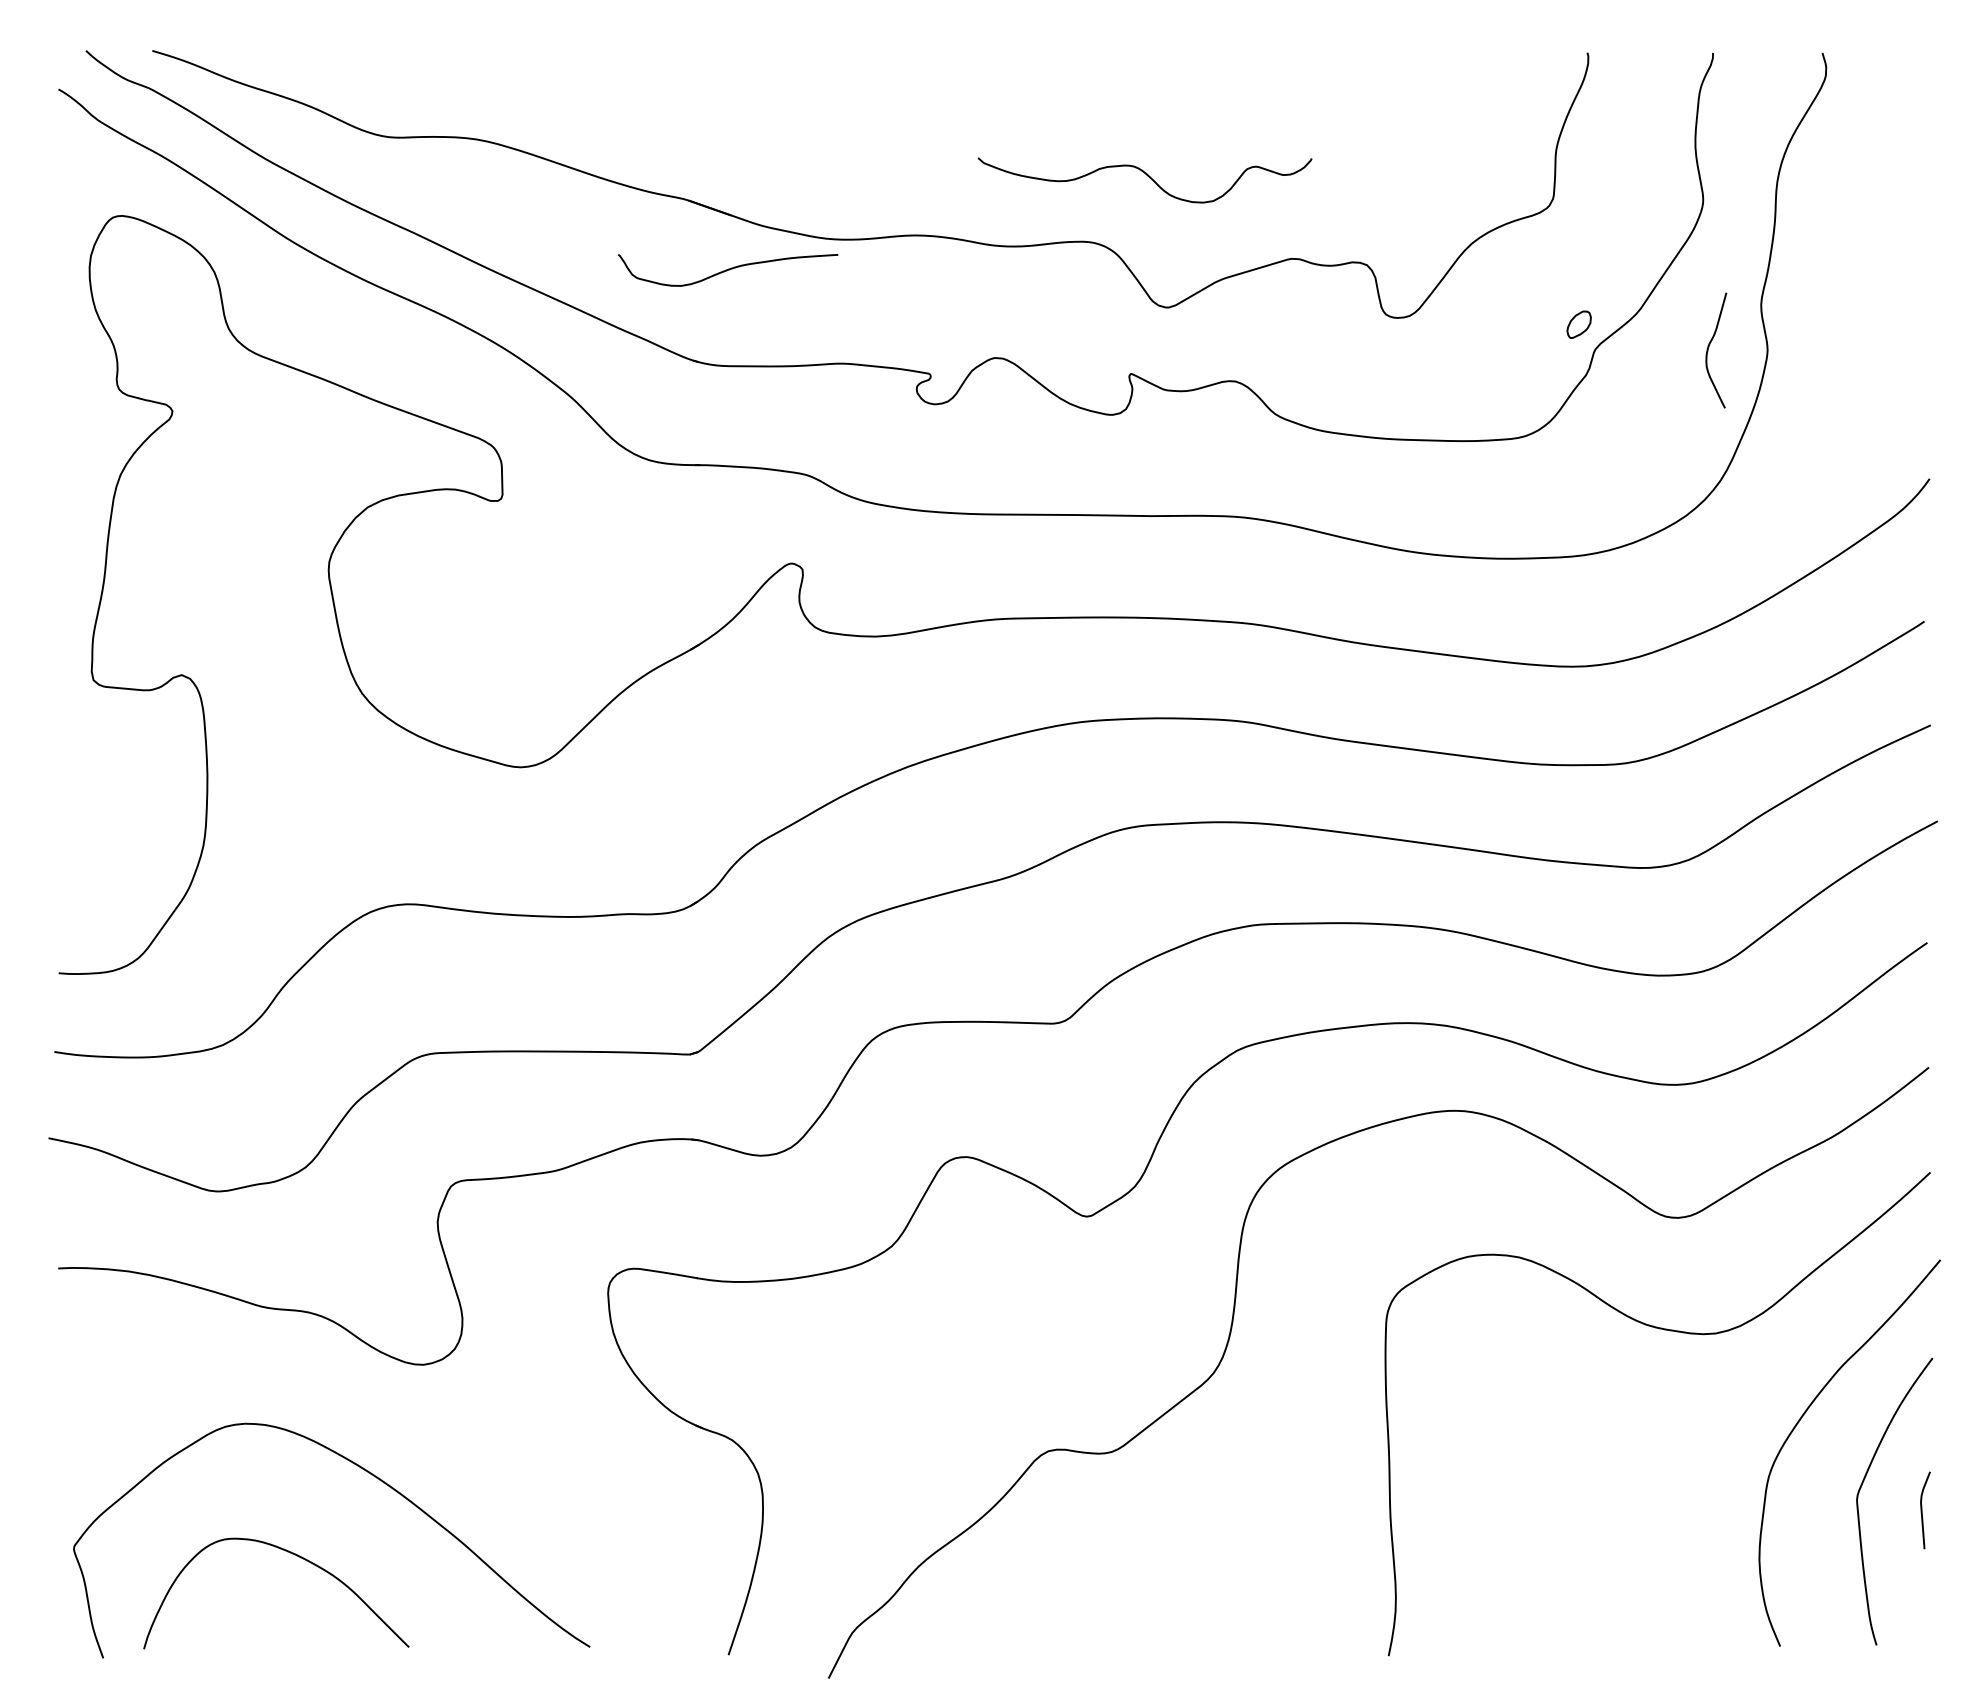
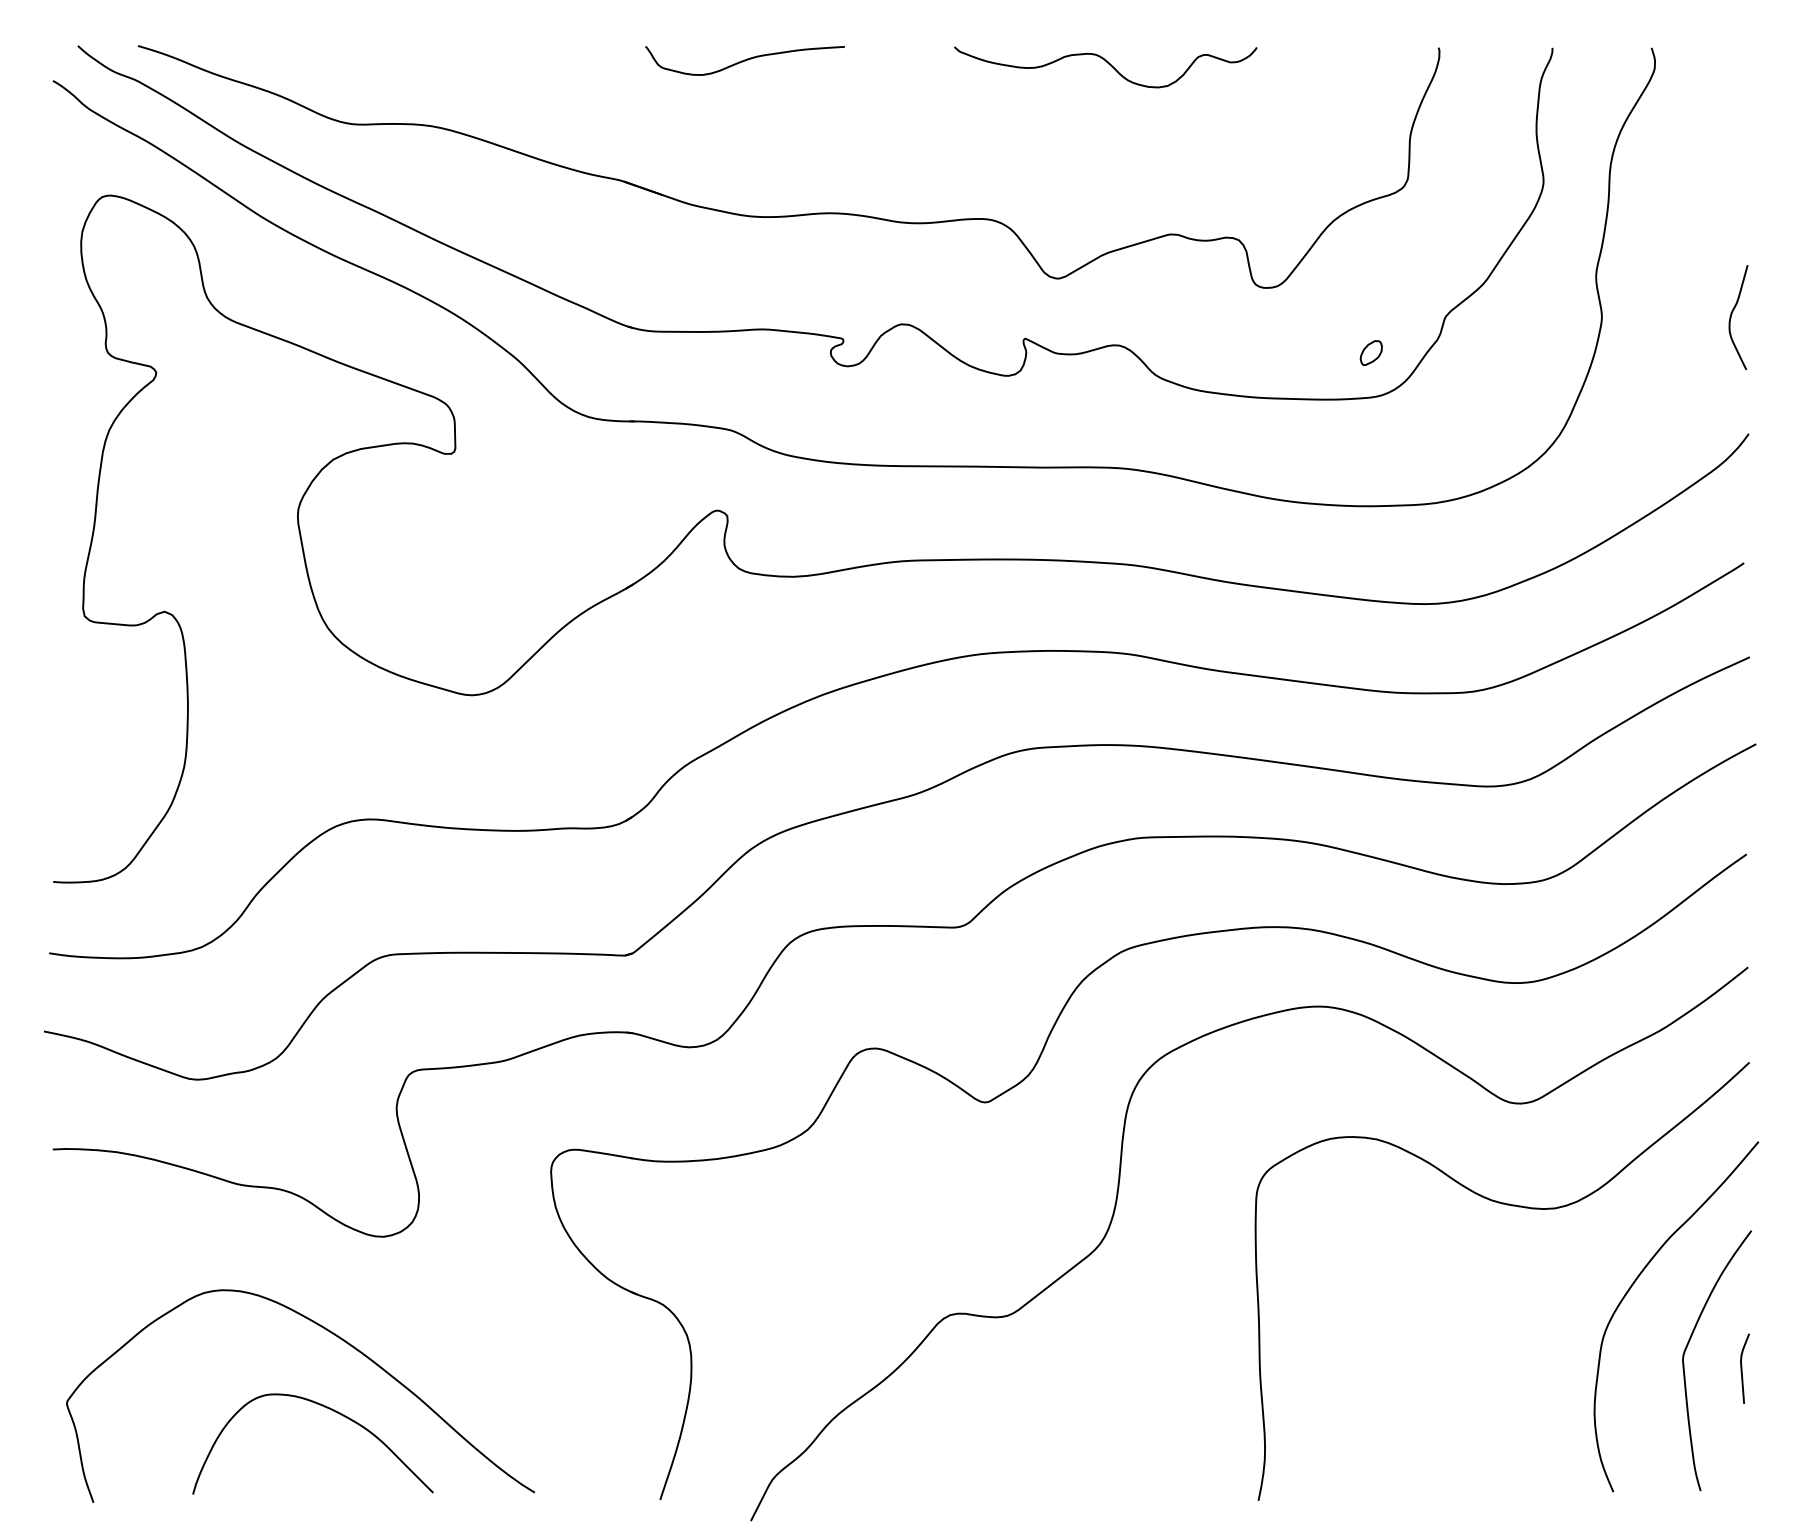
curve: (1147, 176) -> (1107, 63), moved
curve: (728, 270) -> (745, 61), moved
part: (1578, 324) -> (1370, 352), moved
curve: (1709, 347) -> (1732, 314), moved
curve: (294, 1555) -> (329, 1409), moved

